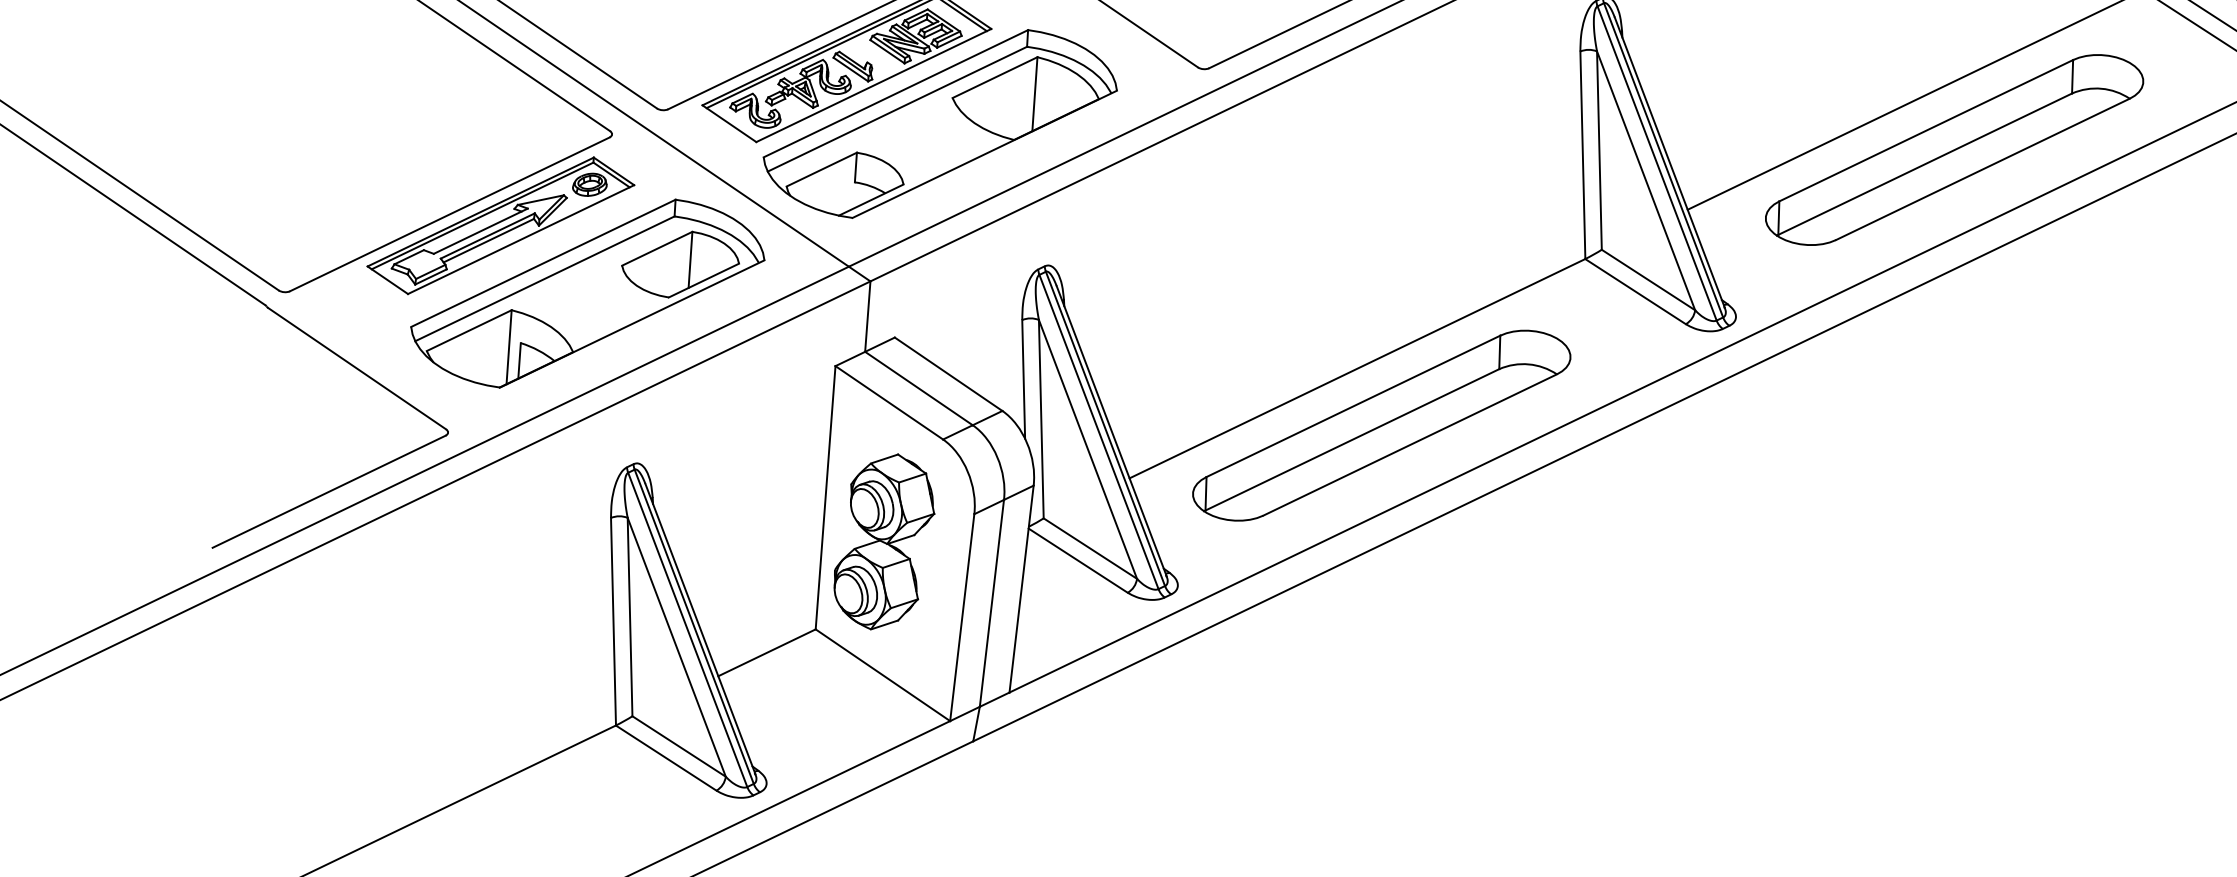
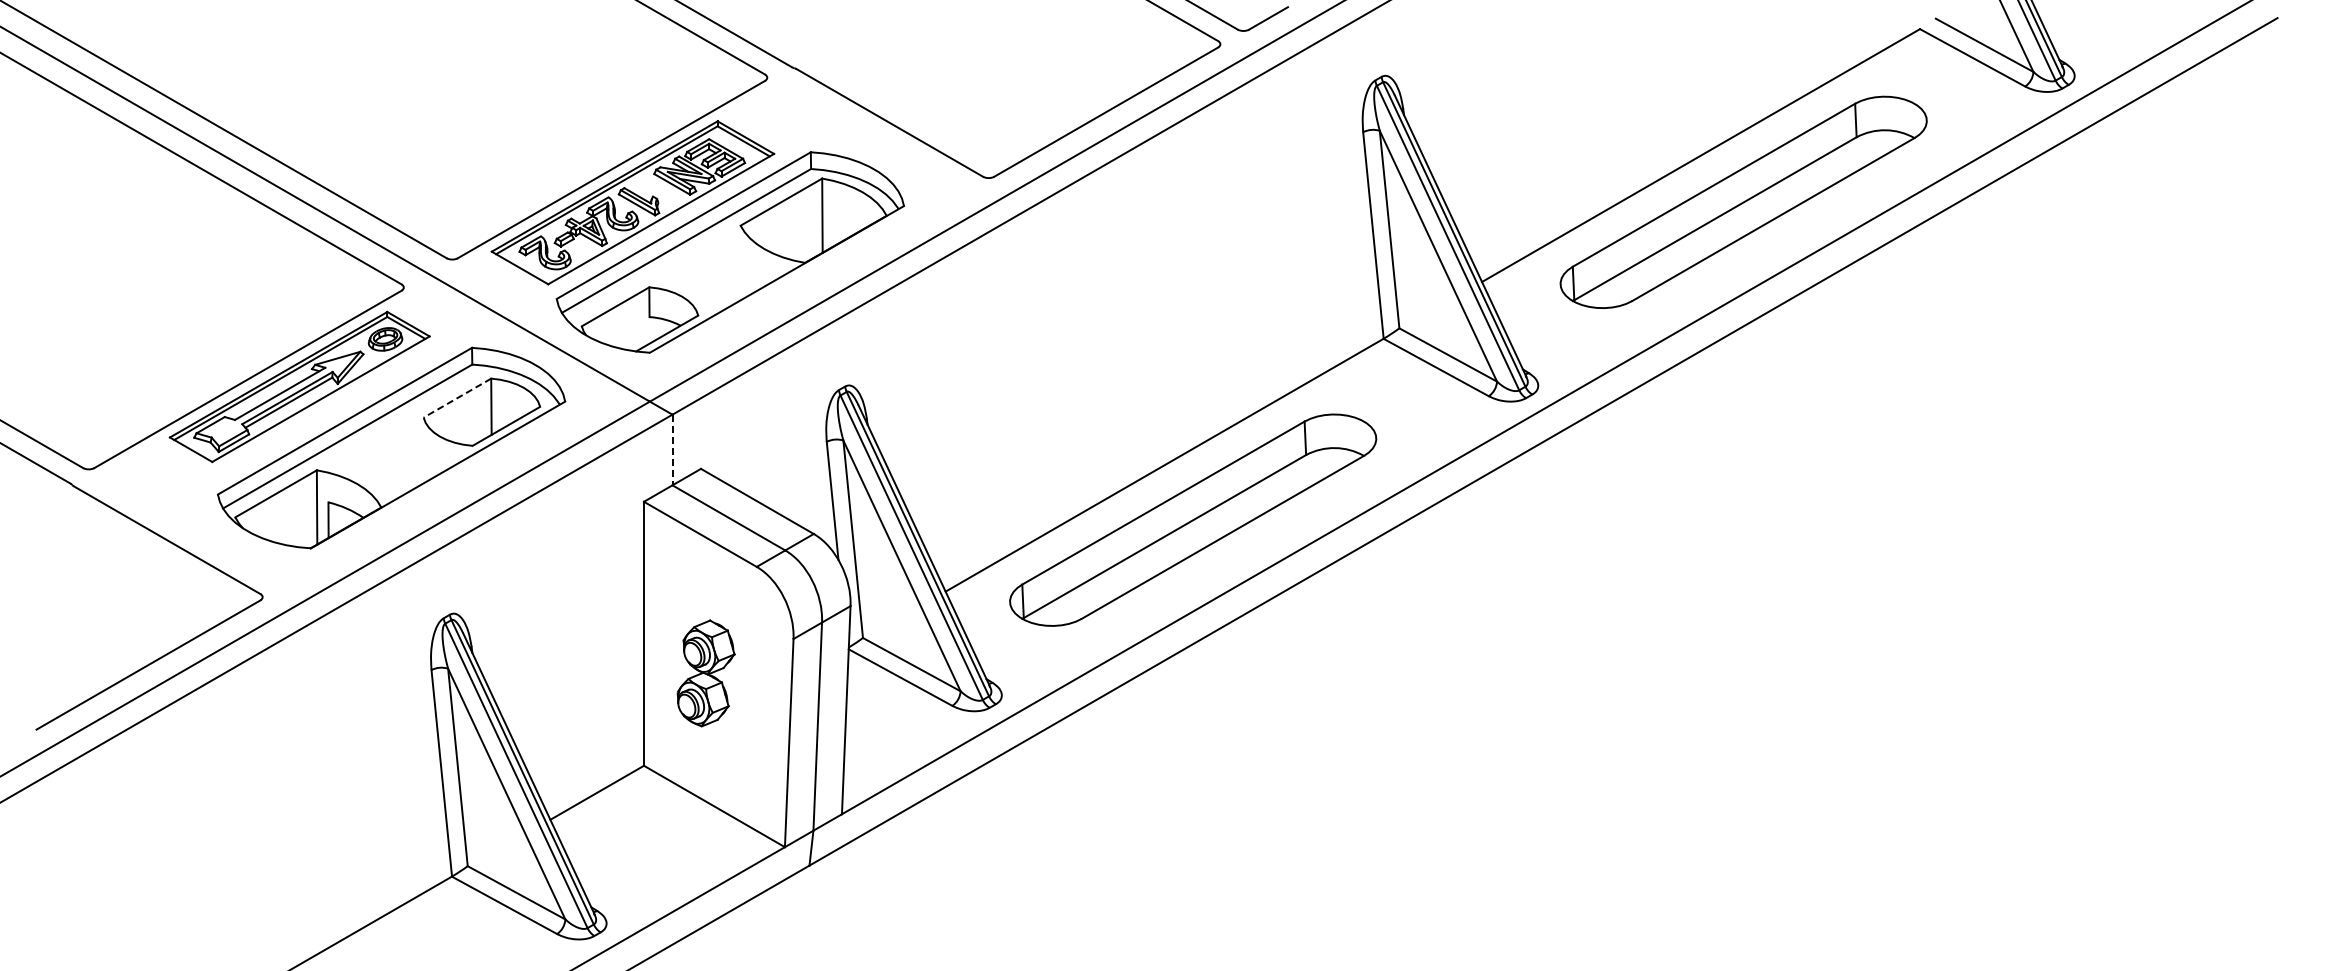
line: (657, 249) -> (457, 398), solid -> dashed
line: (867, 317) -> (672, 450), solid -> dashed
part: (883, 541) -> (705, 673), size x0.6

